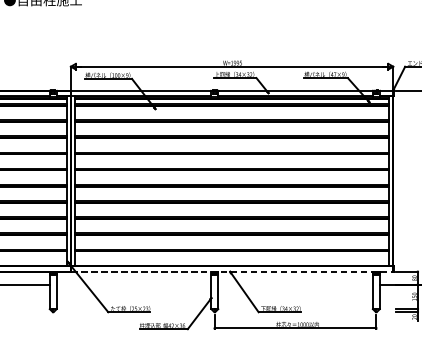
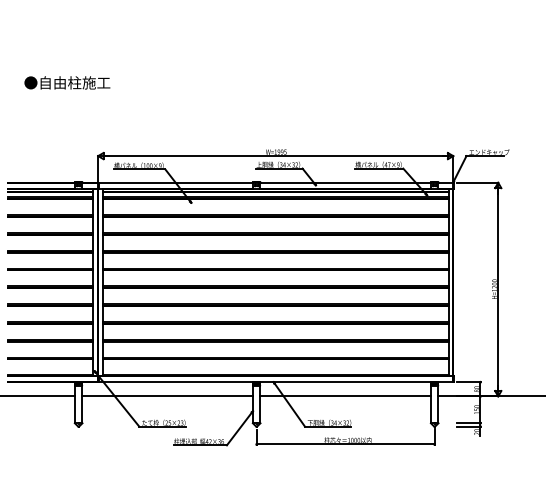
line: (232, 272) -> (276, 382), dashed -> solid
line: (133, 284) -> (167, 396), added
line: (295, 284) -> (345, 396), added

